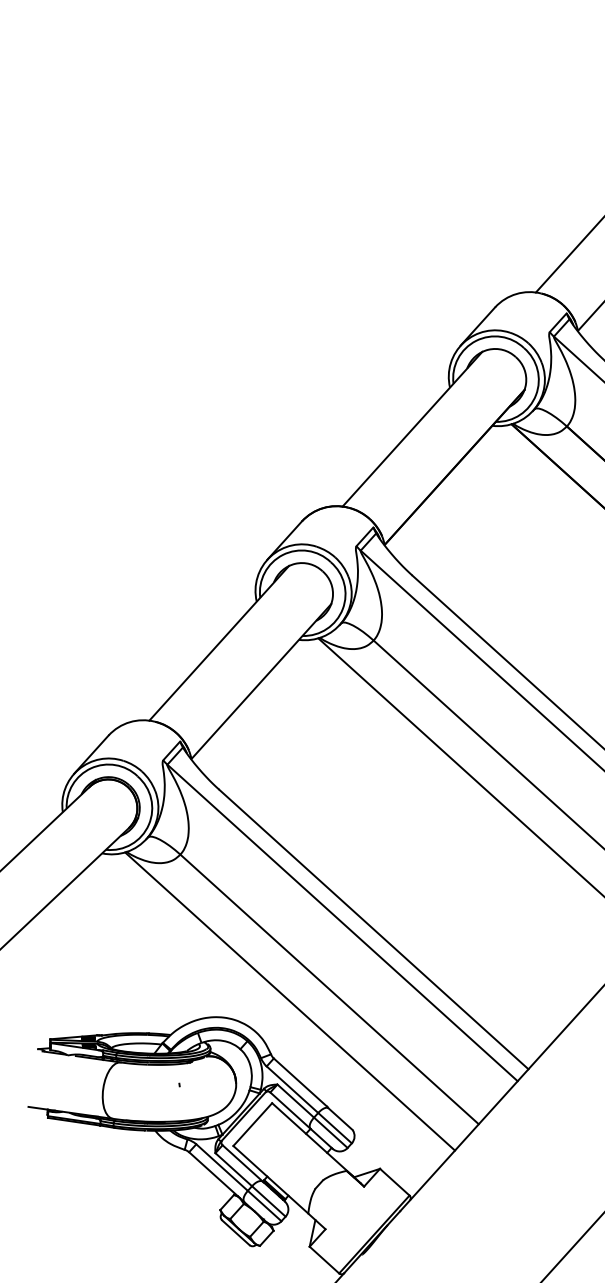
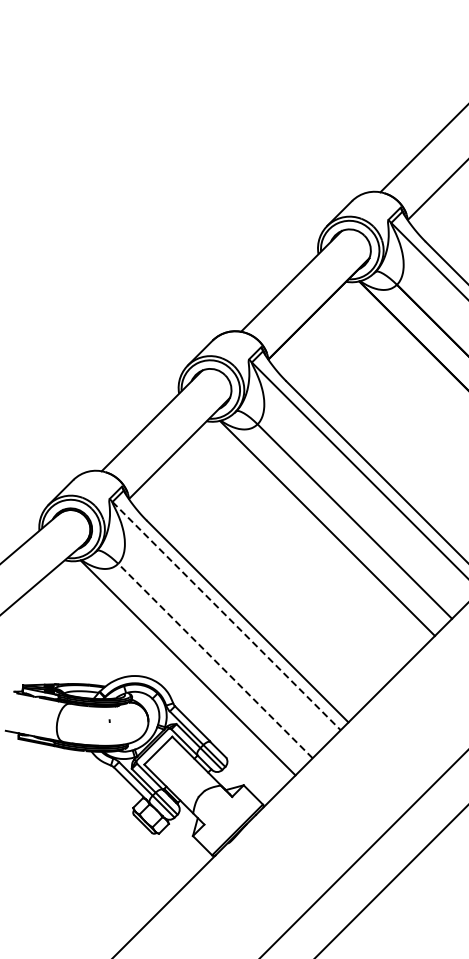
line: (342, 923) -> (226, 616), solid -> dashed
line: (329, 988) -> (215, 660), solid -> dashed

